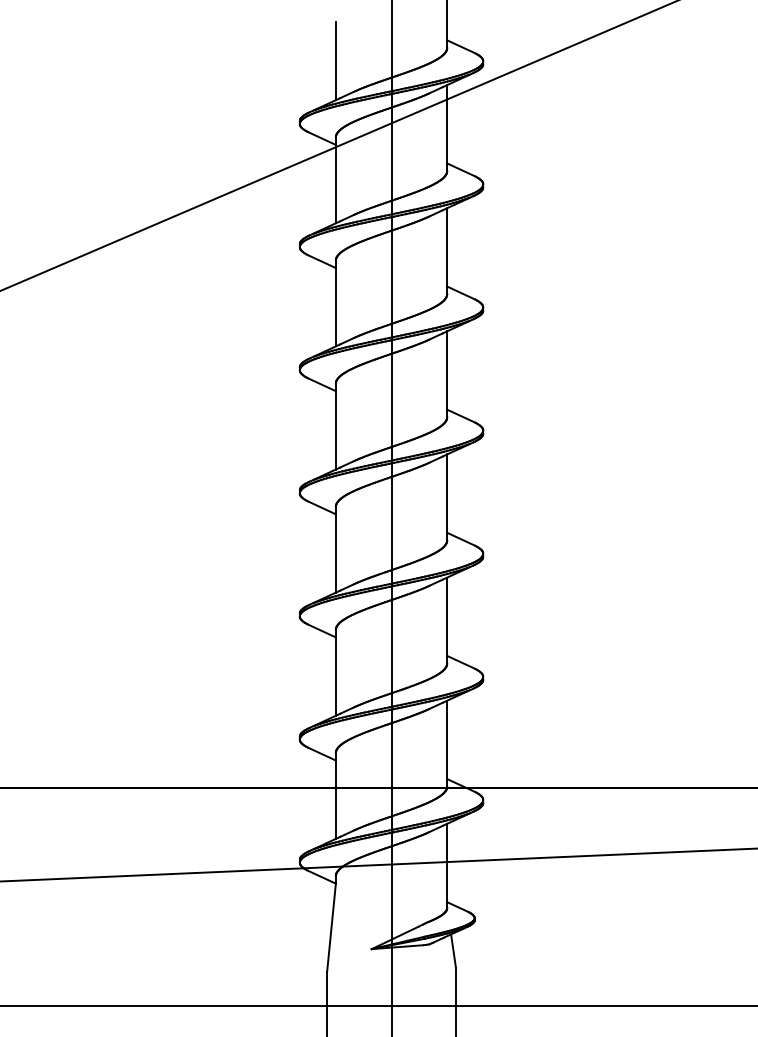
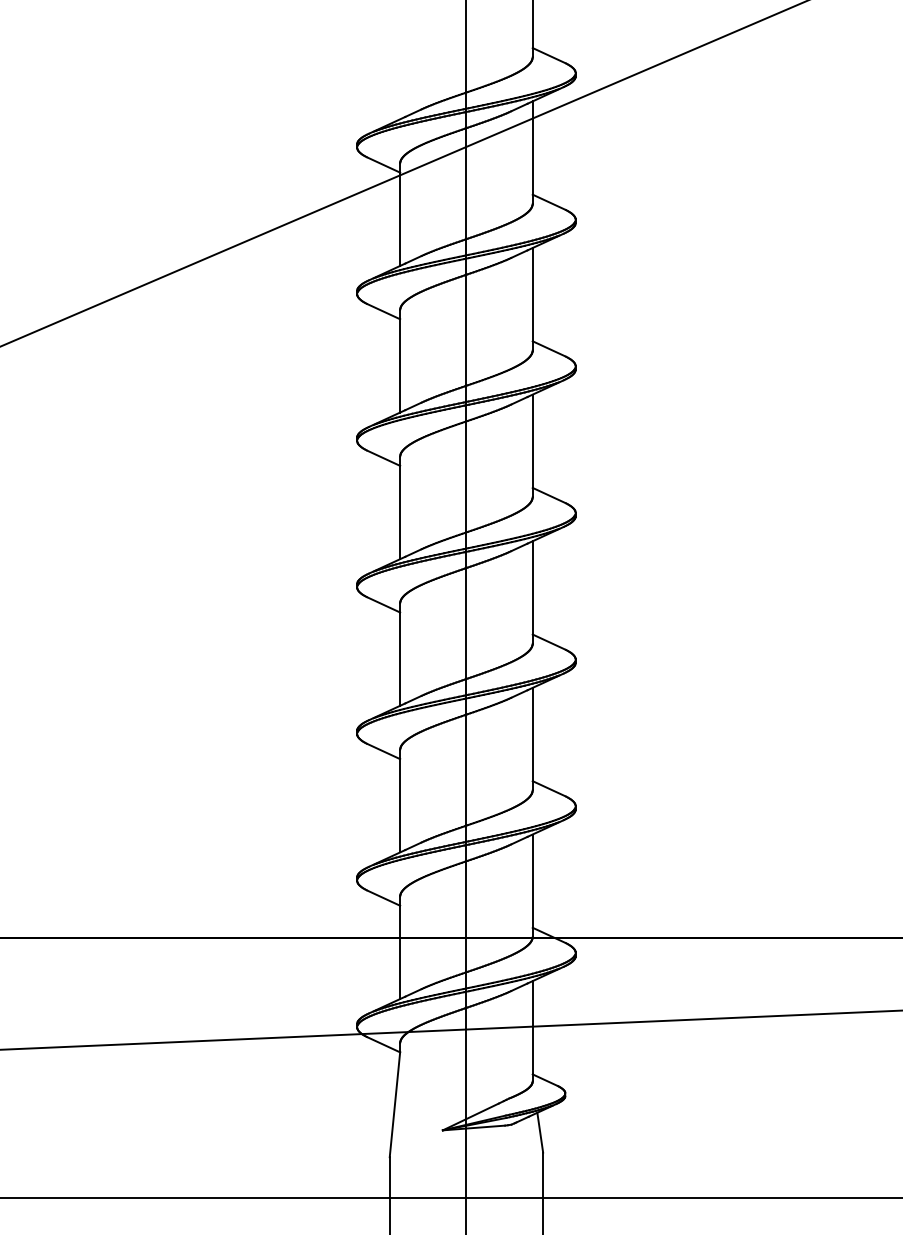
line: (336, 60) -> (400, 72), removed

